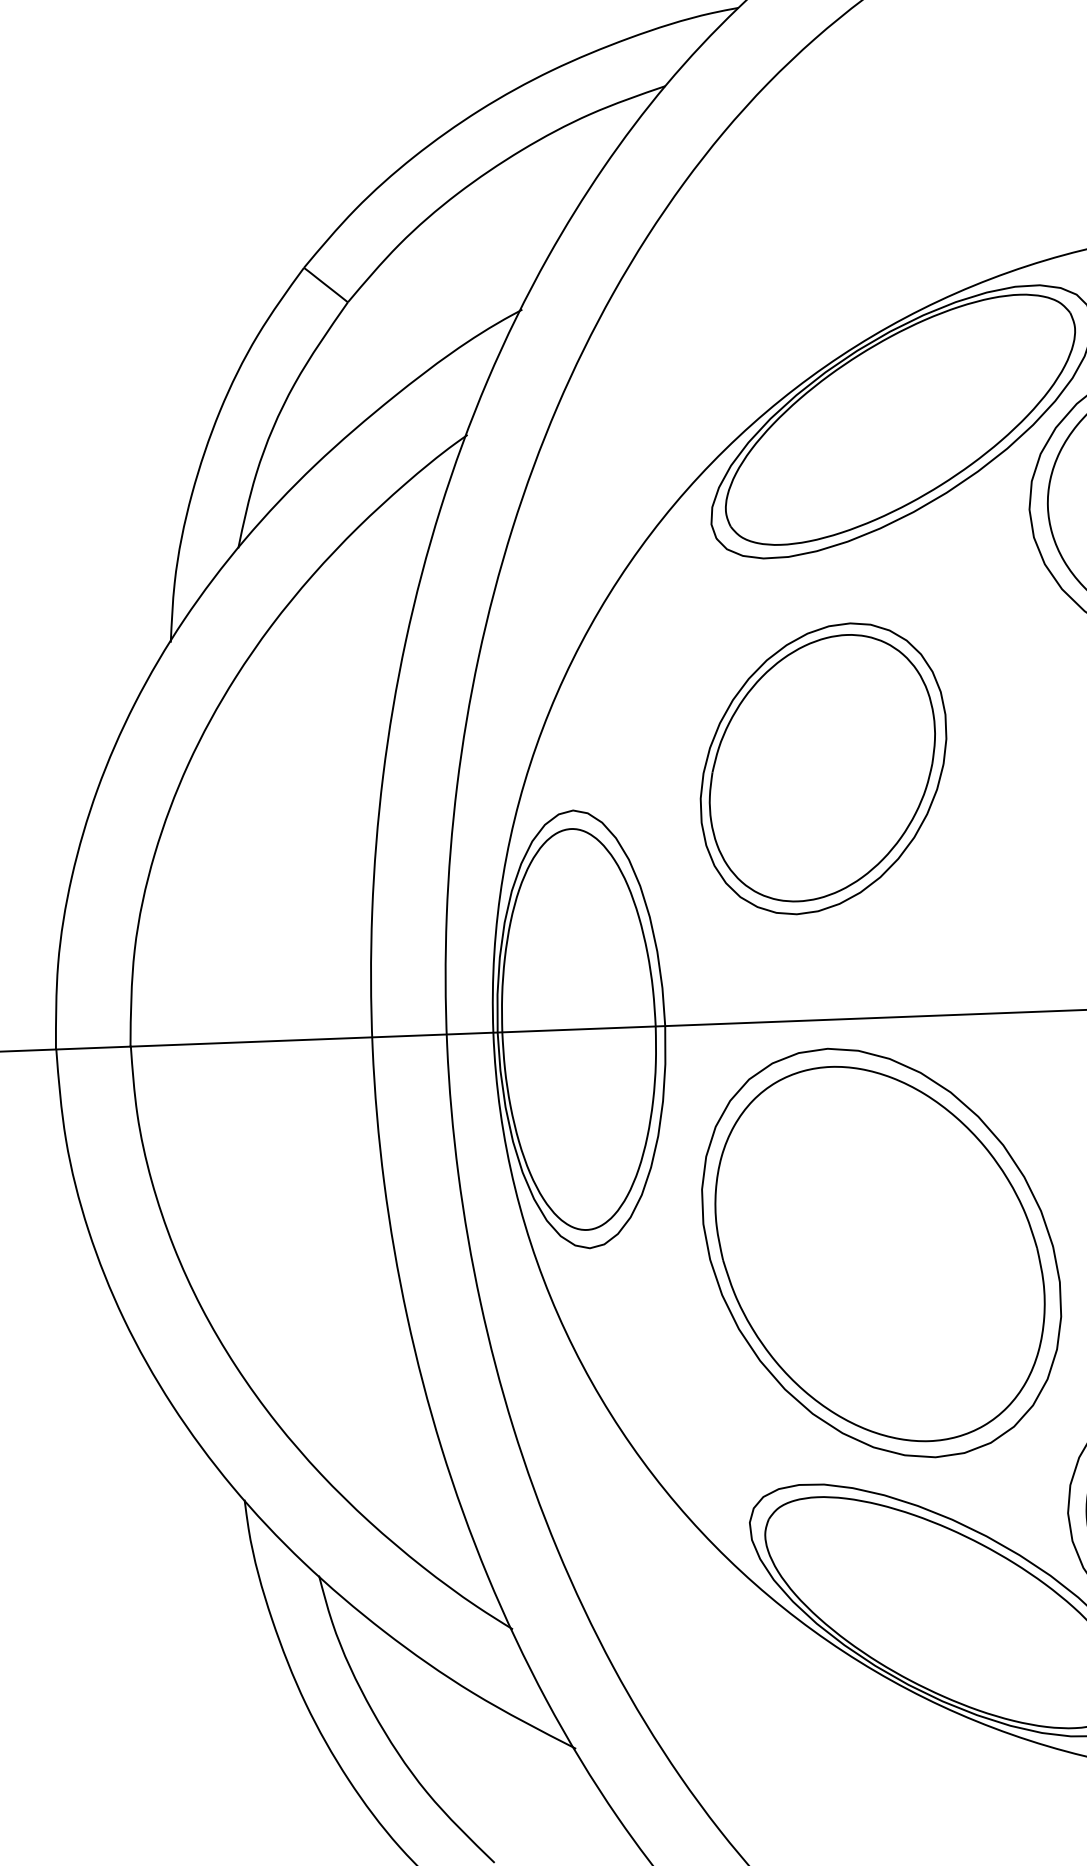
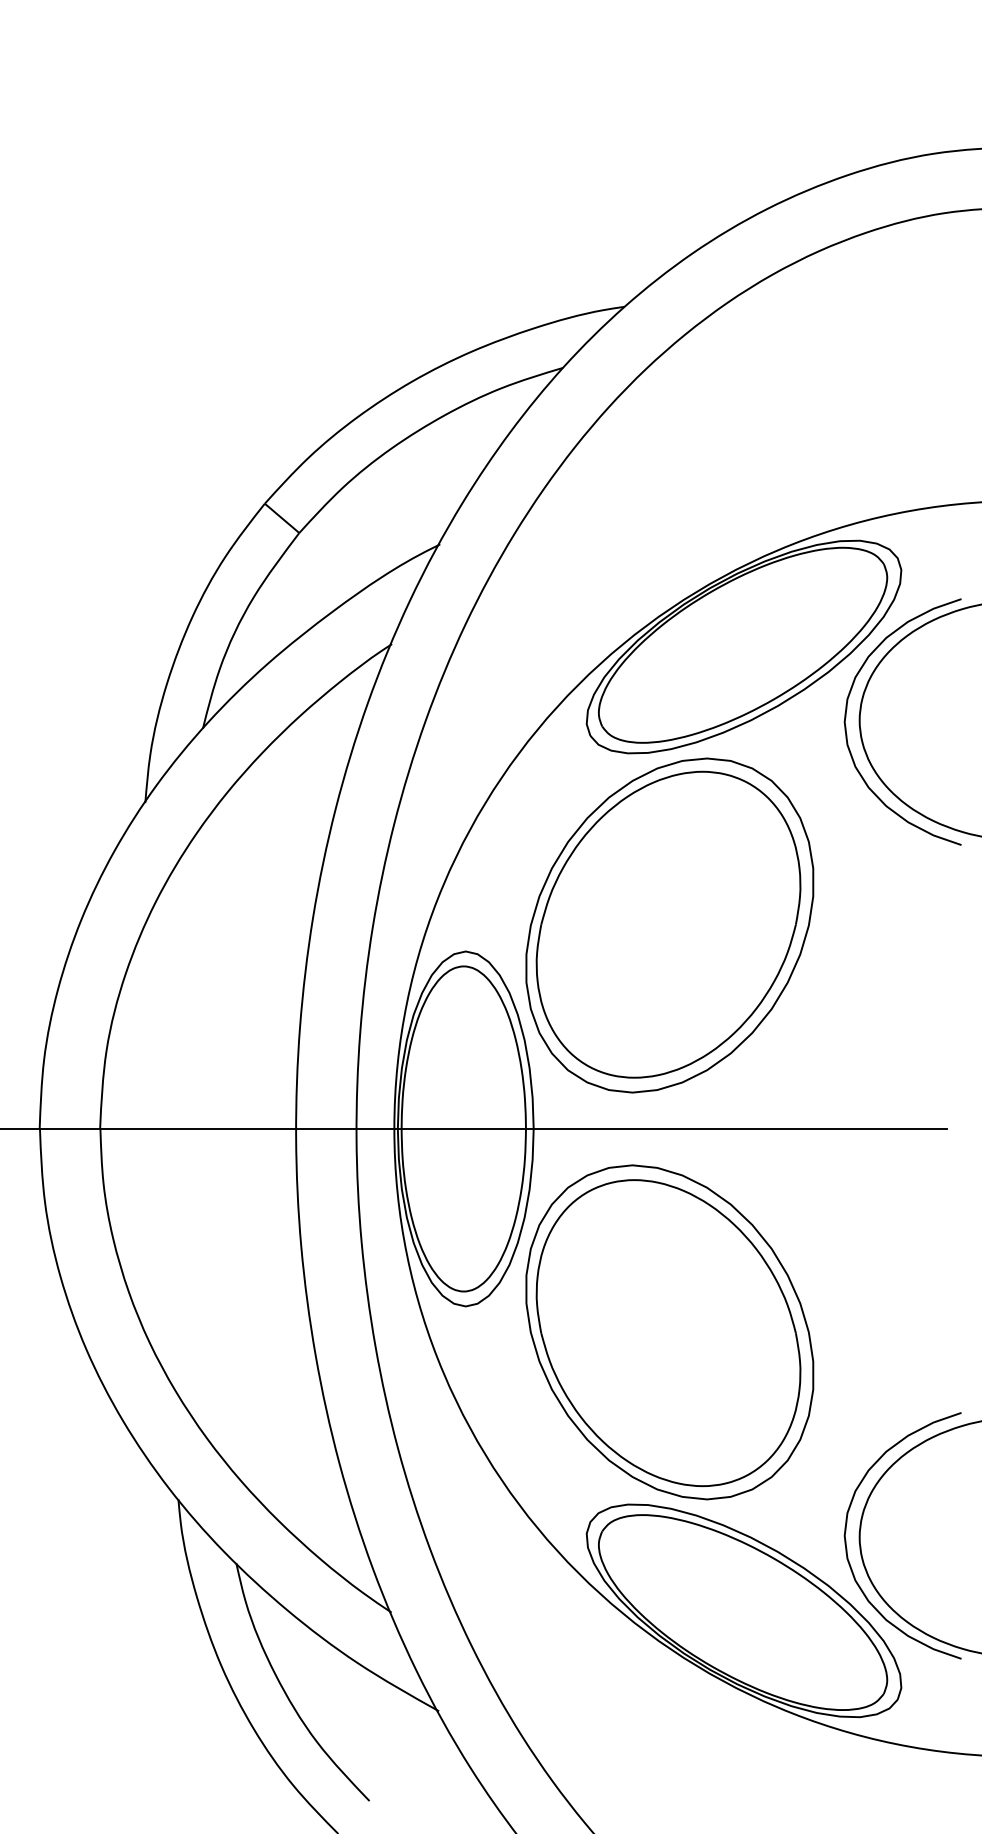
part: (823, 768) -> (669, 925), size x1.43
part: (881, 1253) -> (669, 1332), moved

